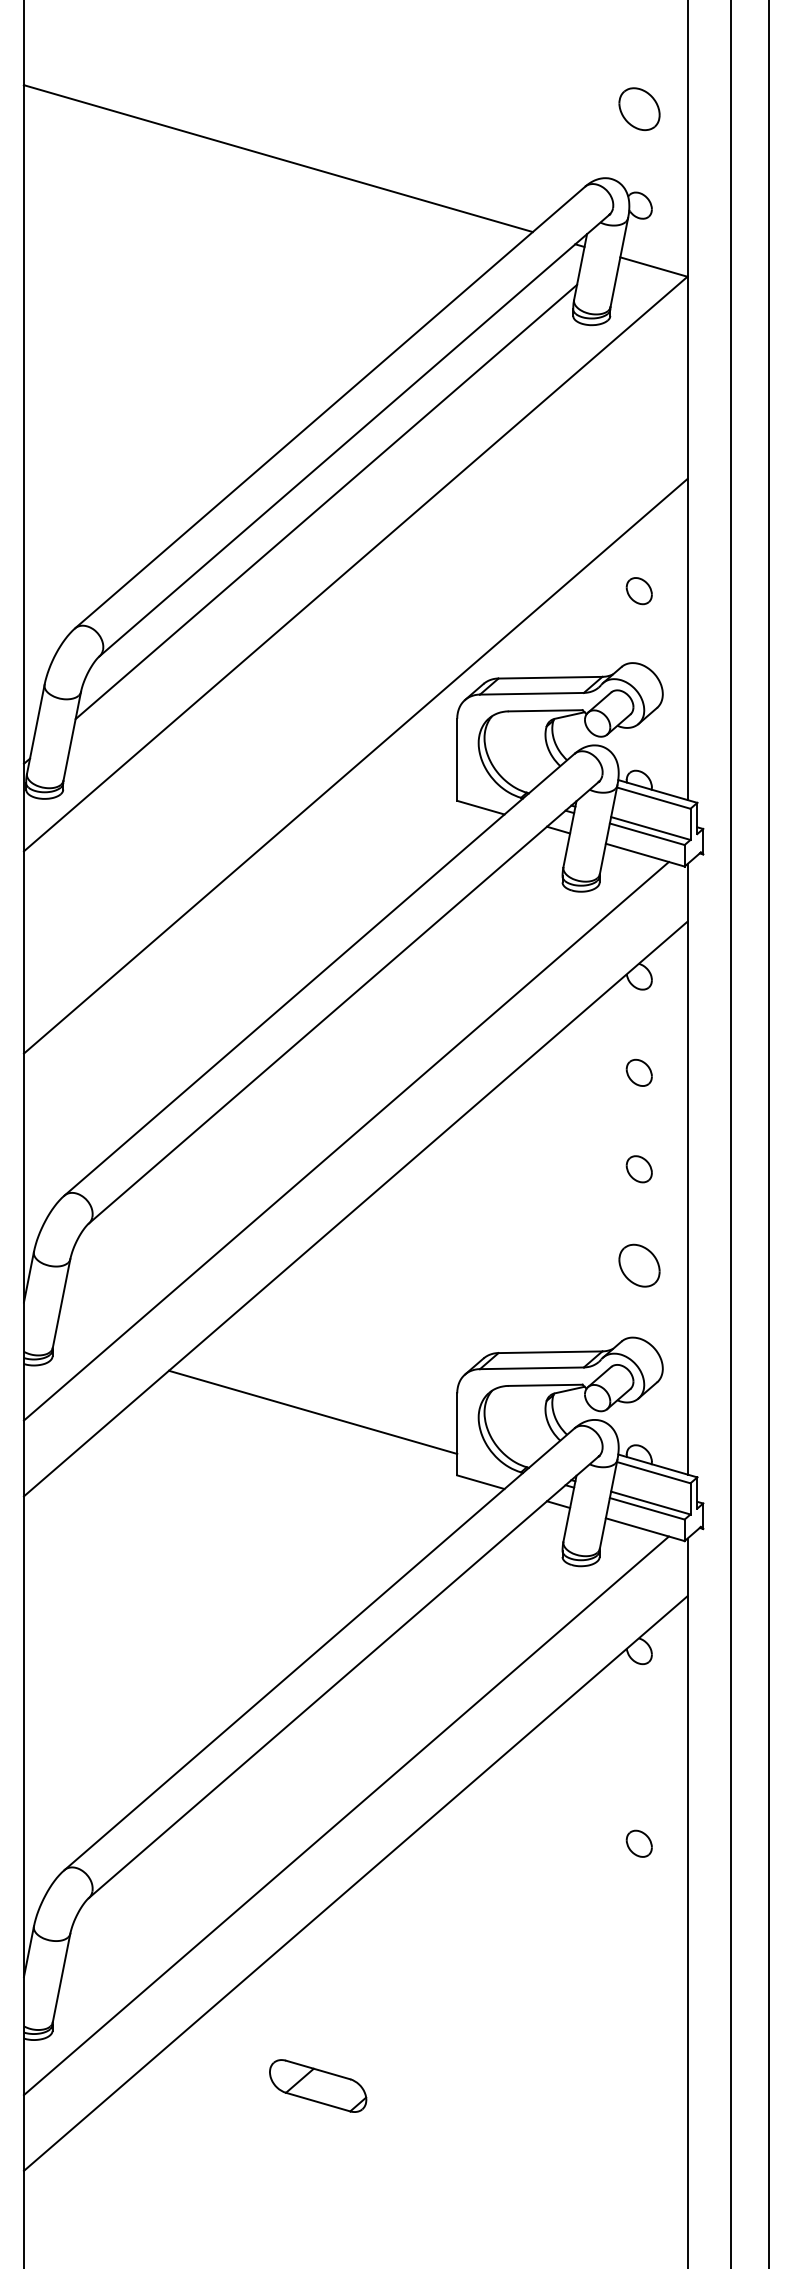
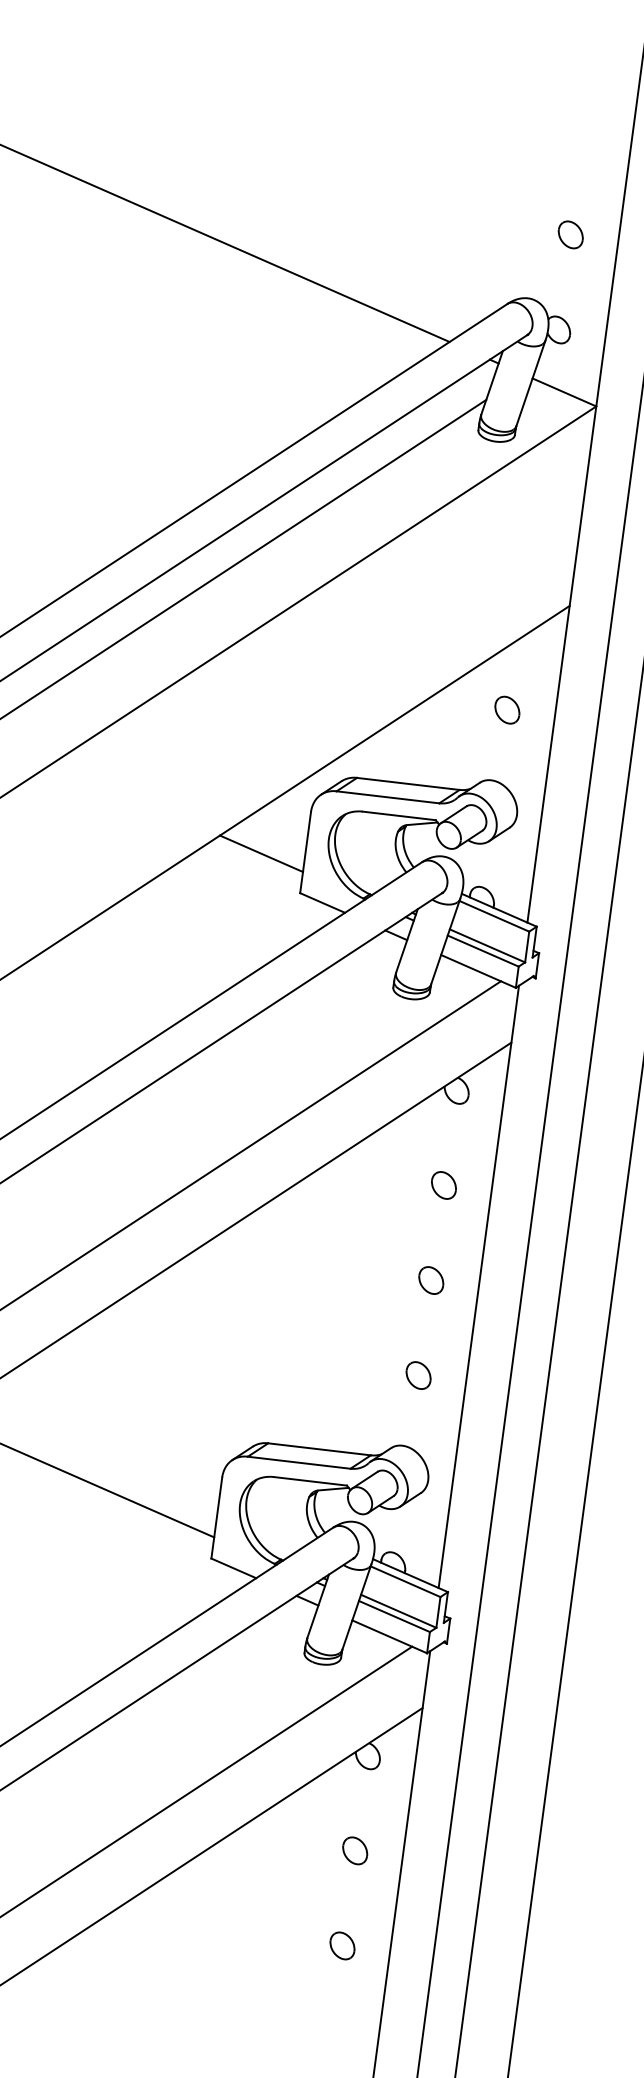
part: (638, 109) -> (569, 234), size x0.62
line: (413, 766) -> (261, 853), added
part: (638, 1265) -> (417, 1375), size x0.62
part: (638, 1747) -> (354, 1850), added

